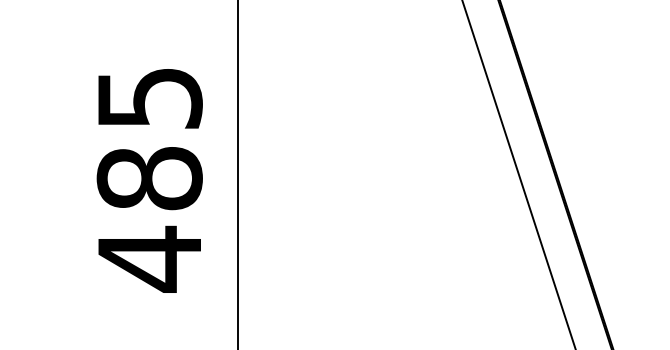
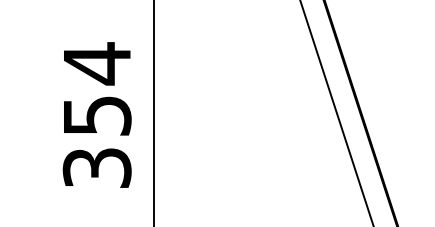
text: (148, 179) -> (96, 116), 485 -> 354

